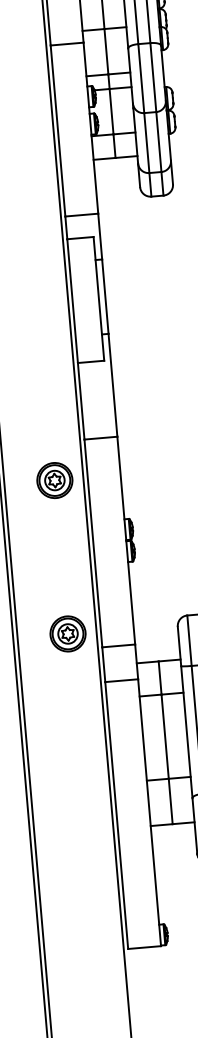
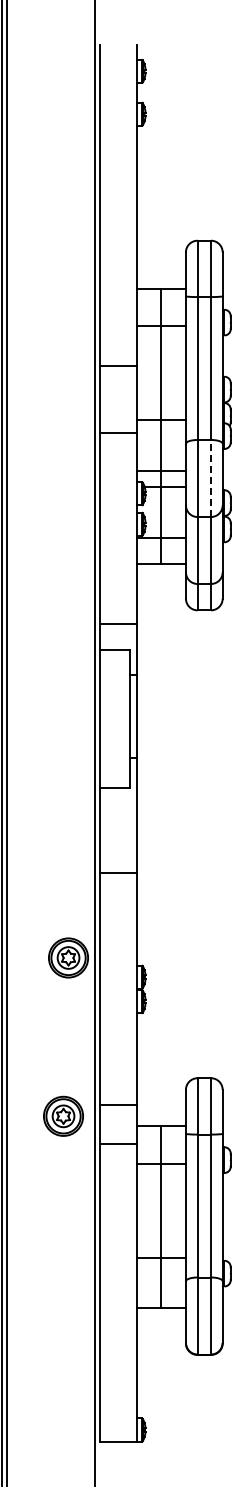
line: (153, 77) -> (211, 478), solid -> dashed
part: (54, 480) -> (68, 957), moved
part: (67, 633) -> (63, 1115), moved

